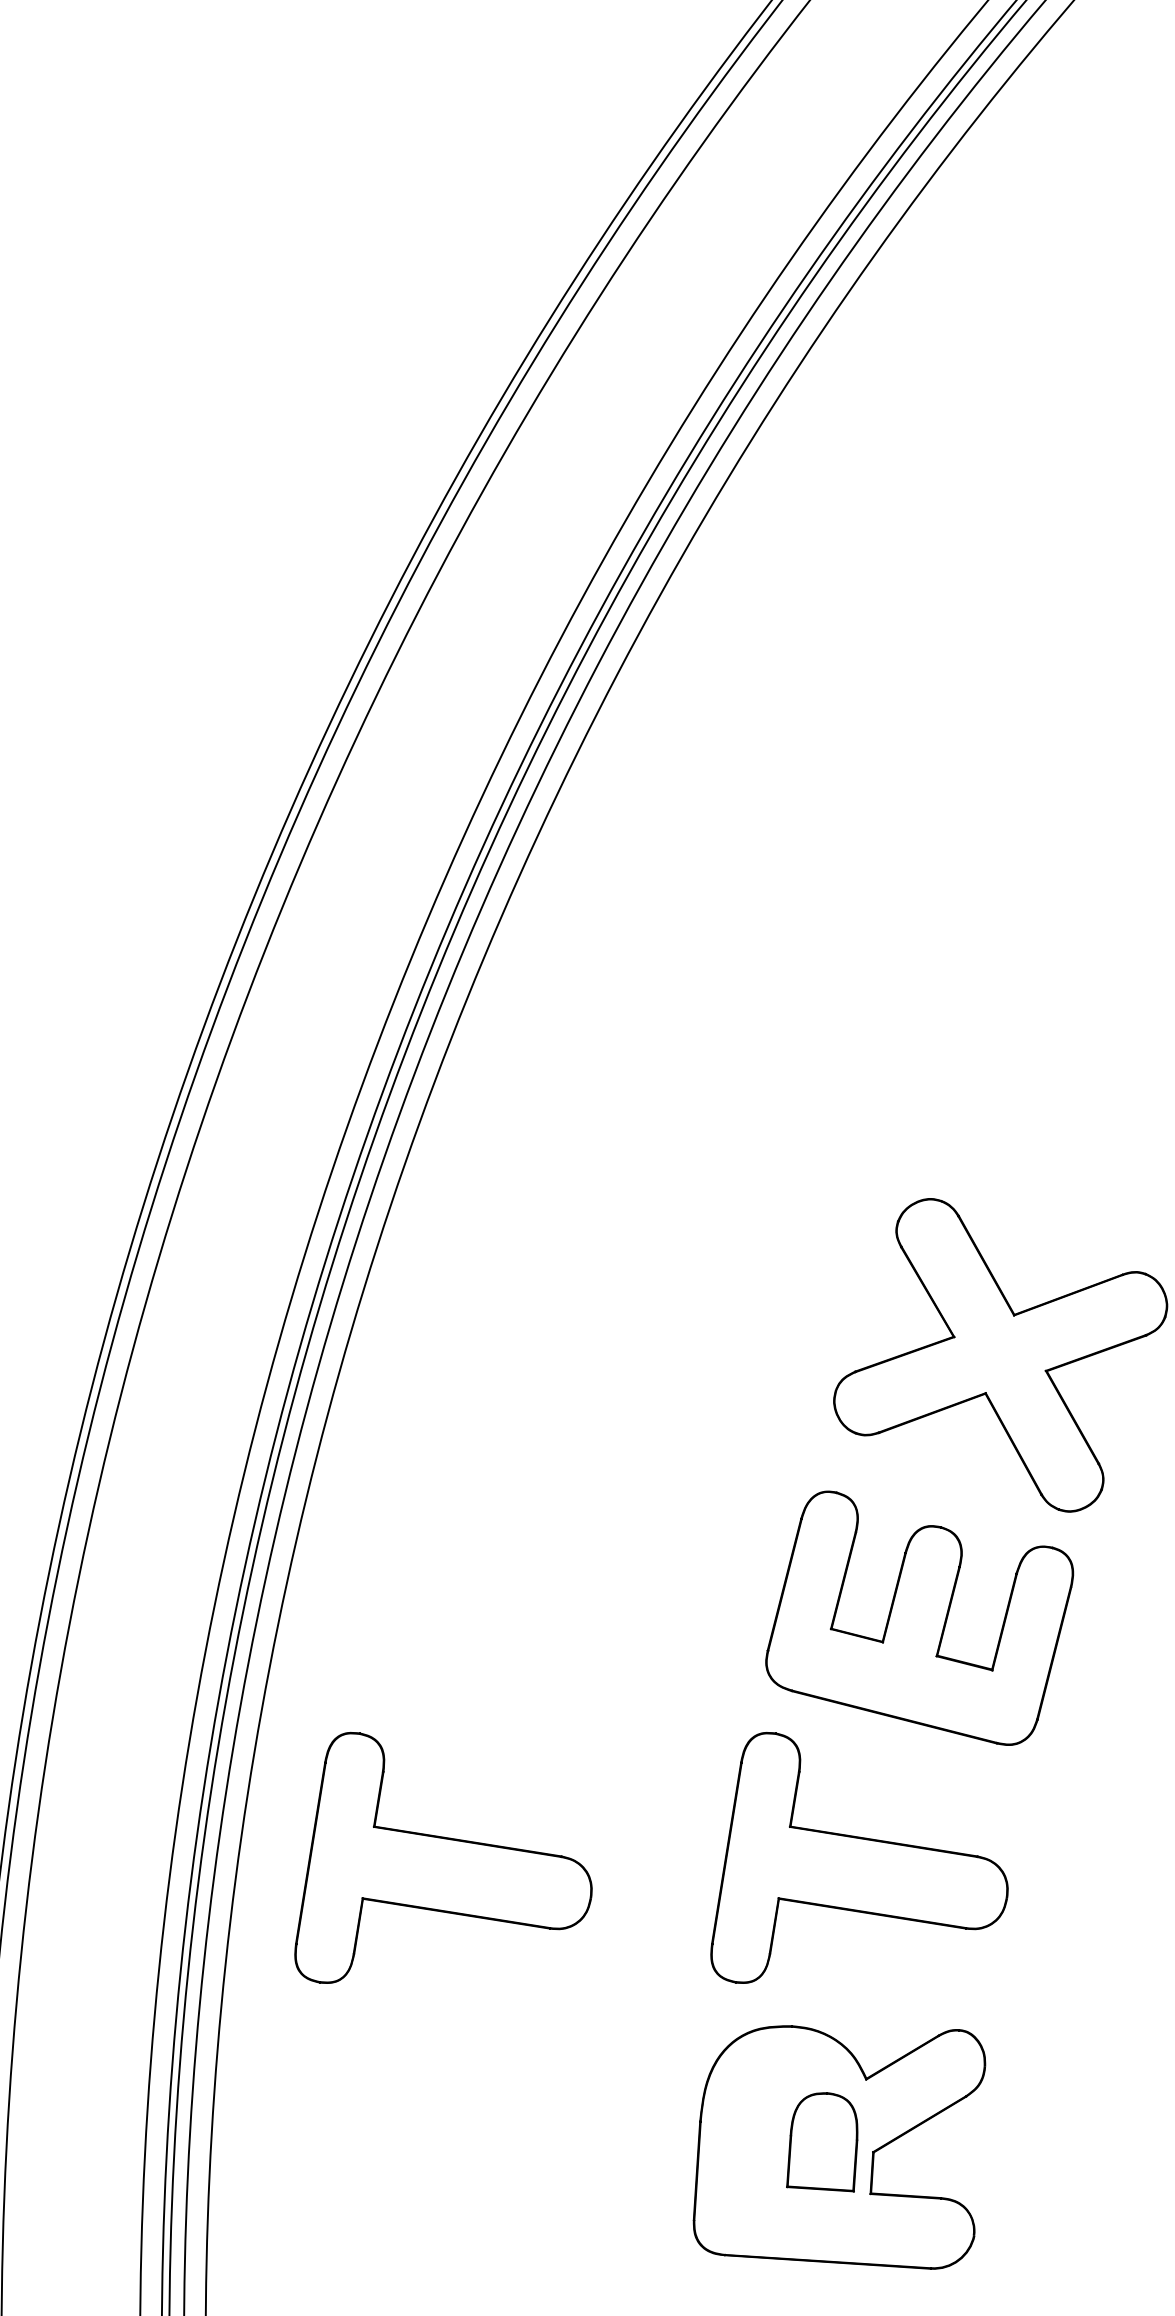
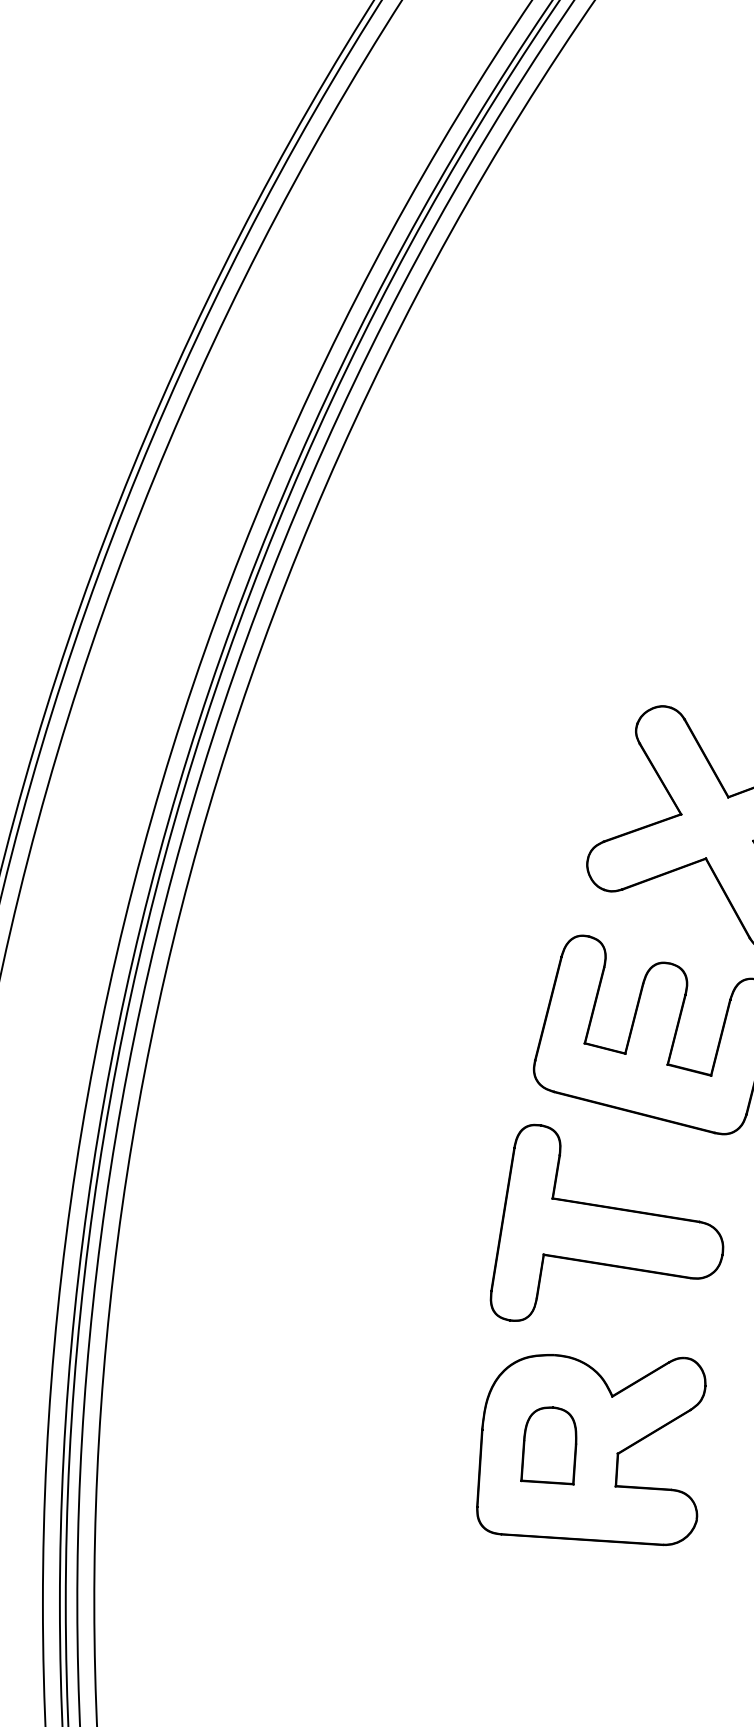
part: (443, 1857) -> (280, 1222), removed
part: (822, 2142) -> (548, 1446), moved

